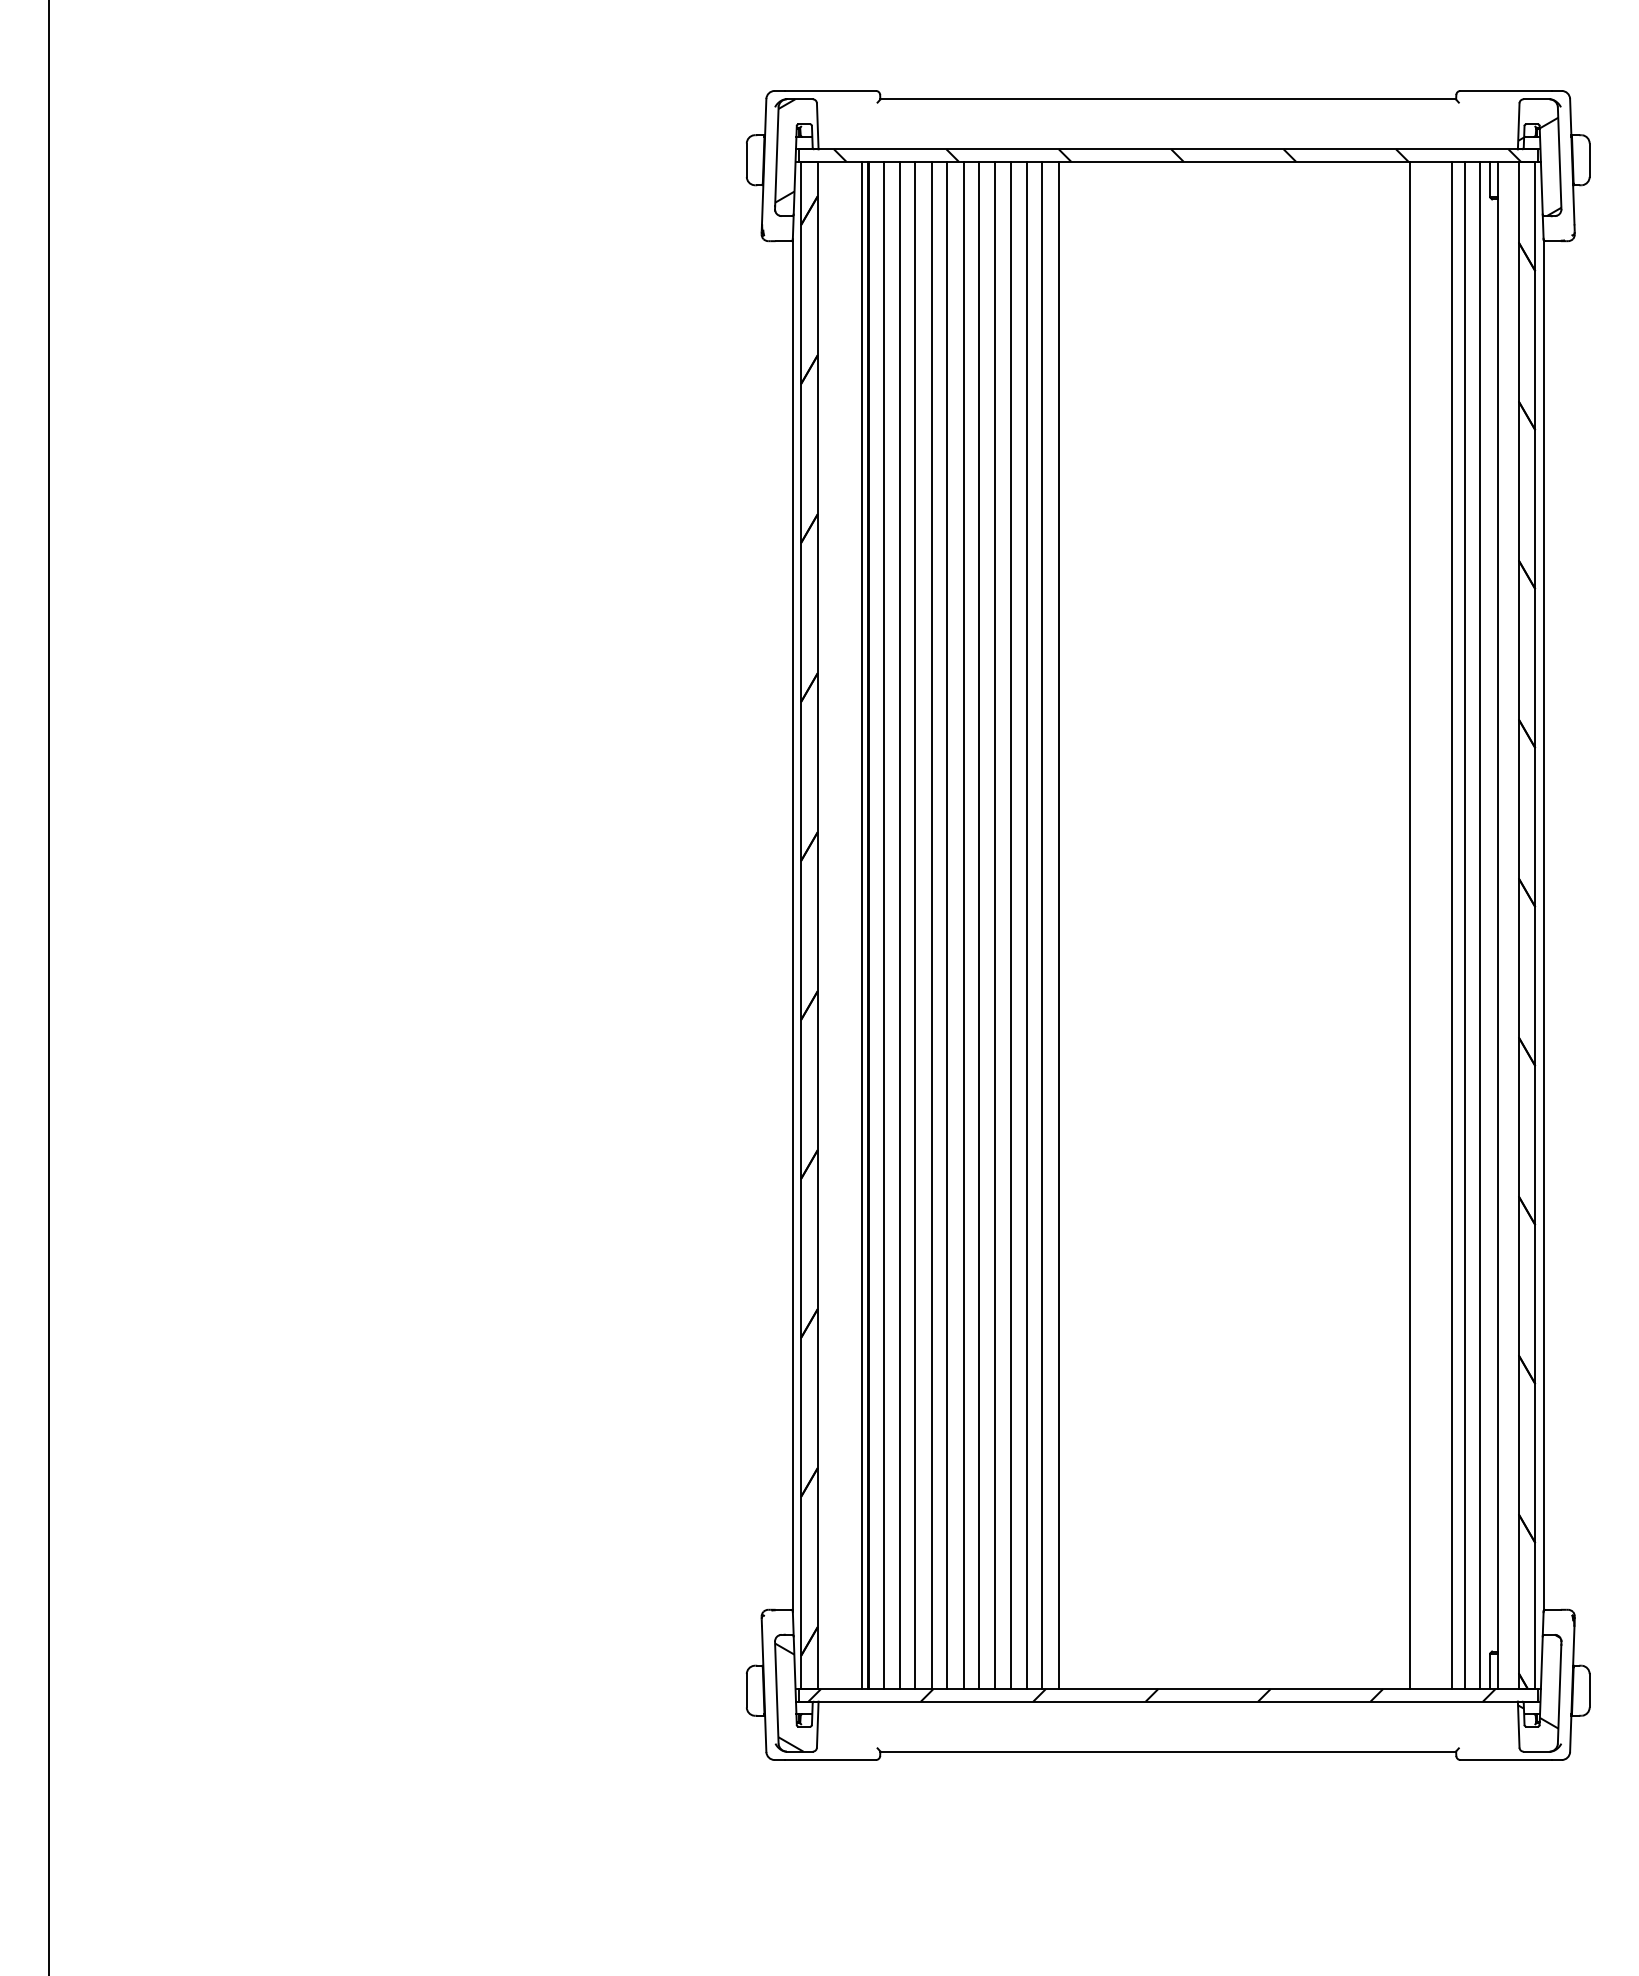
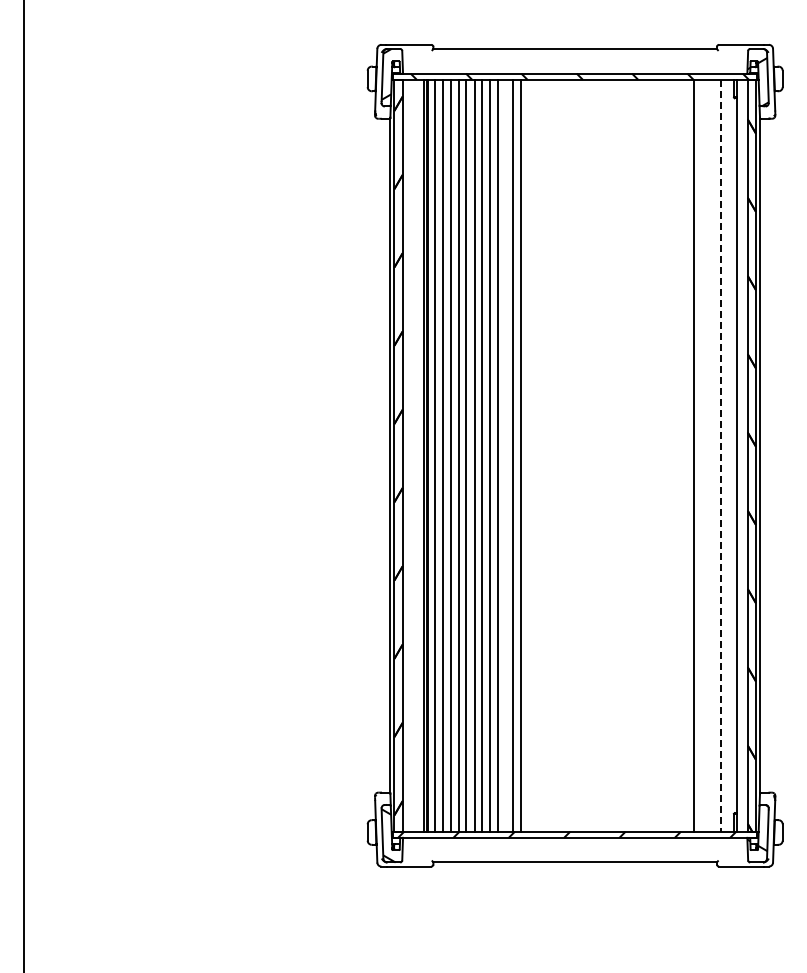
line: (1026, 925) -> (505, 455), removed
line: (1451, 925) -> (714, 455), removed
line: (1465, 925) -> (721, 455), solid -> dashed
line: (1479, 925) -> (728, 455), removed

